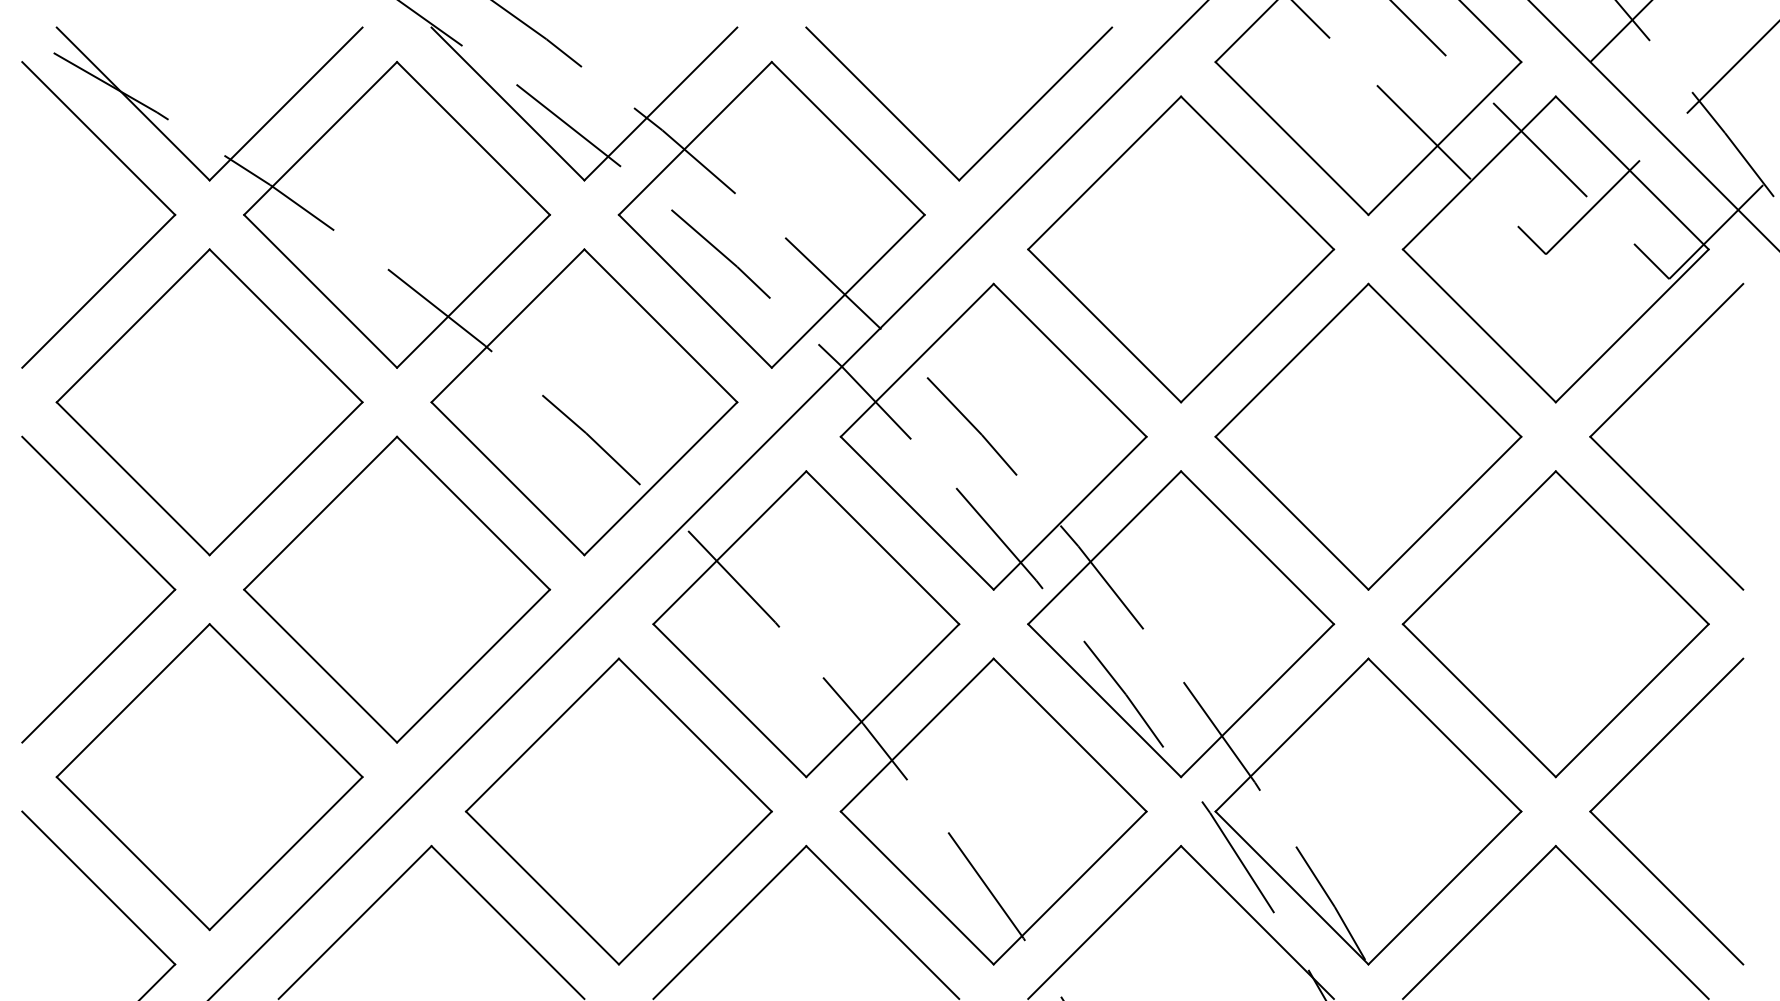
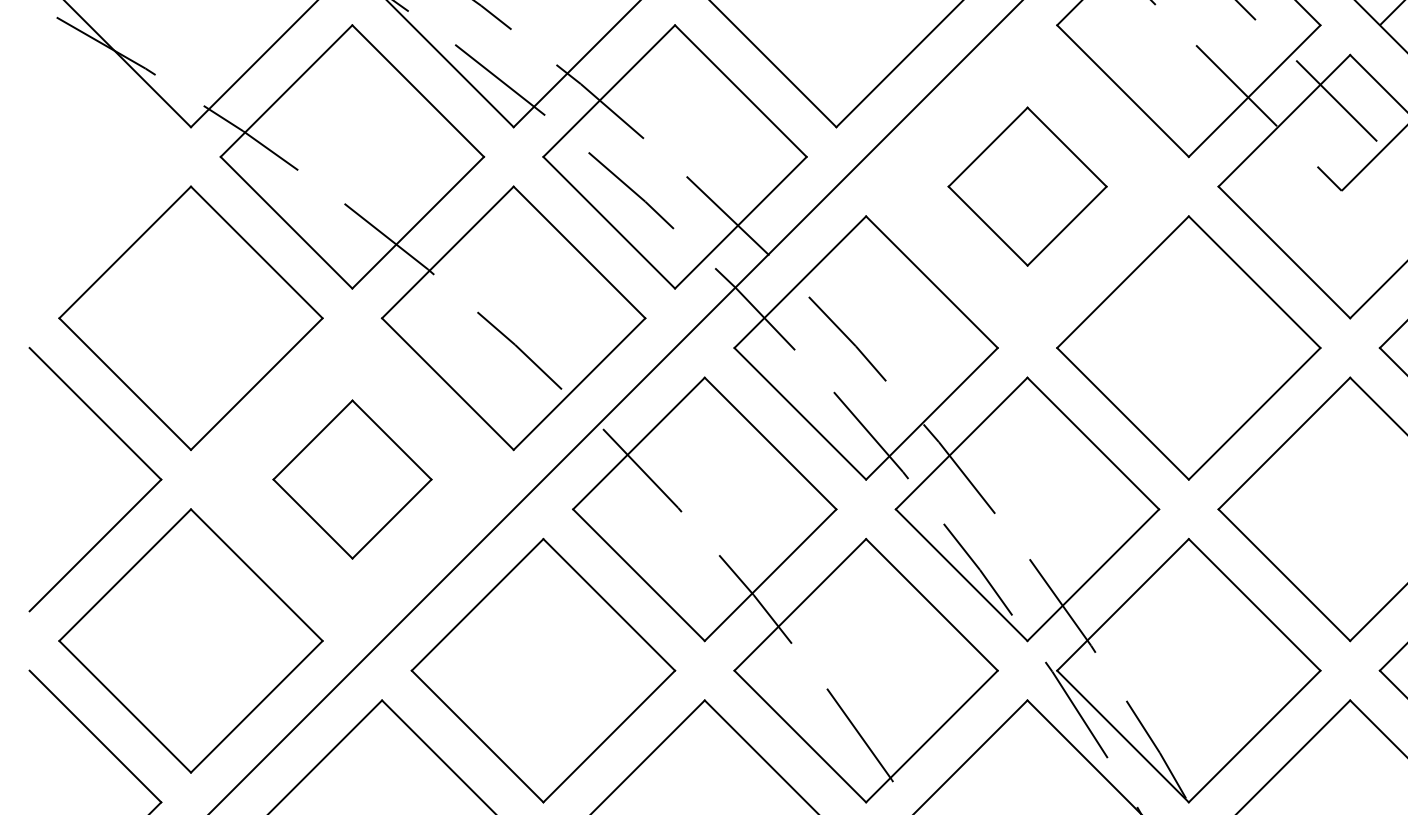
part: (135, 176) -> (127, 123), removed
part: (1181, 249) -> (1027, 186), size x0.6
part: (397, 589) -> (352, 479), size x0.6

